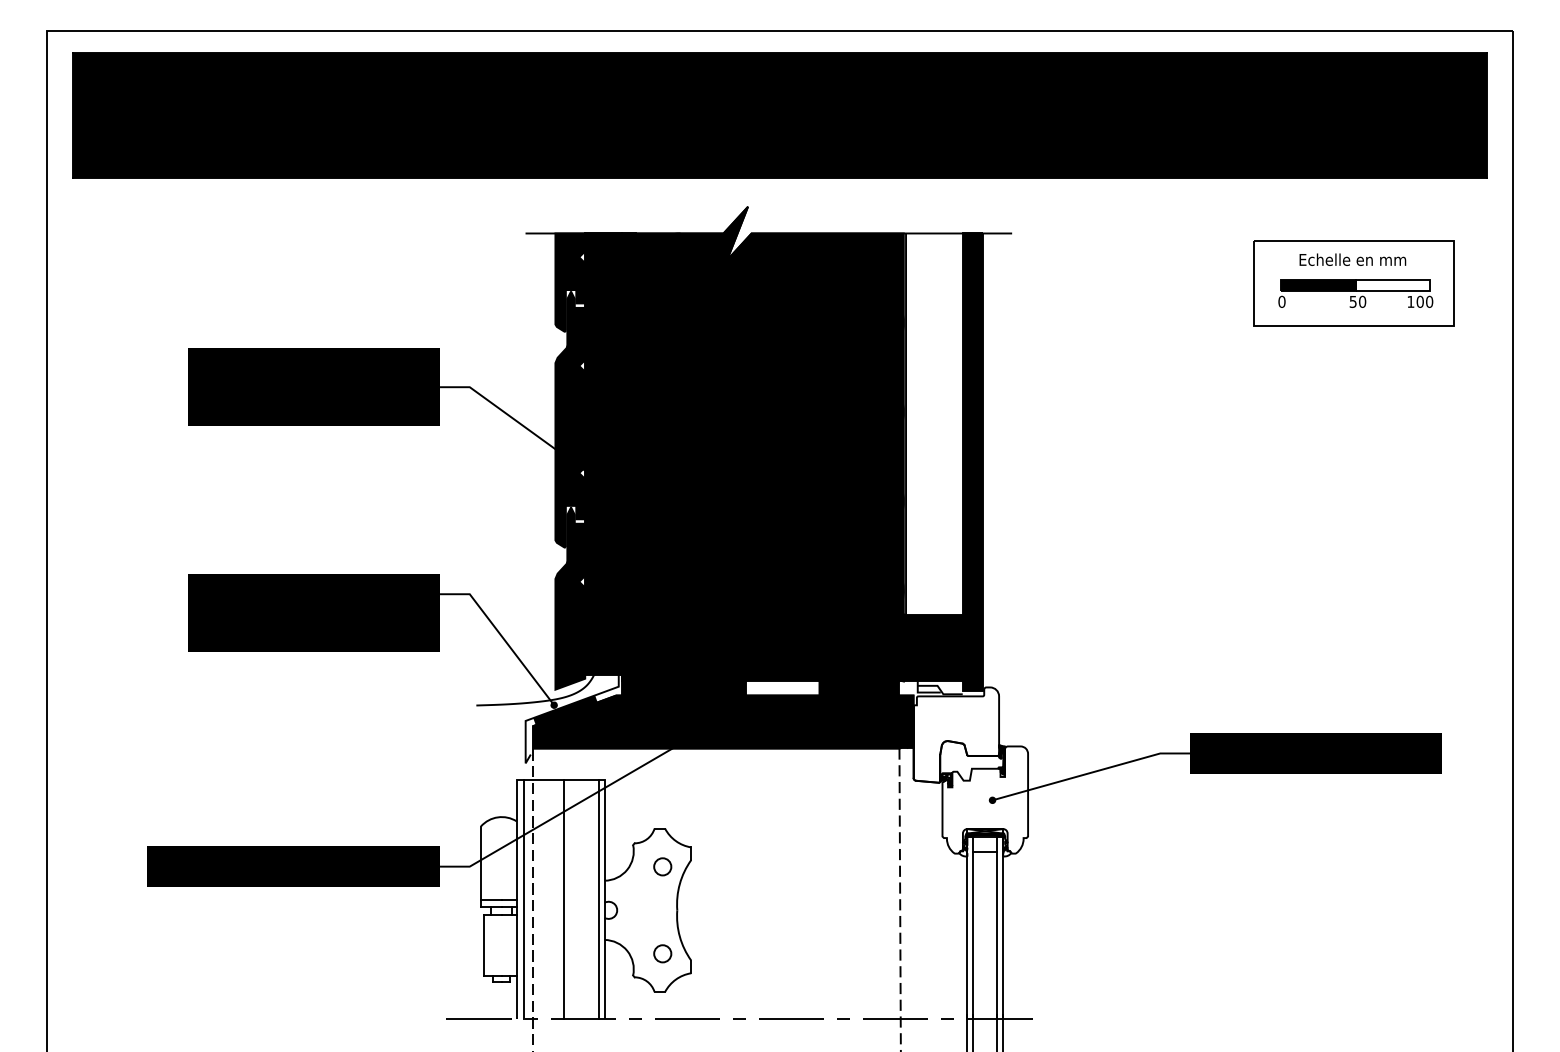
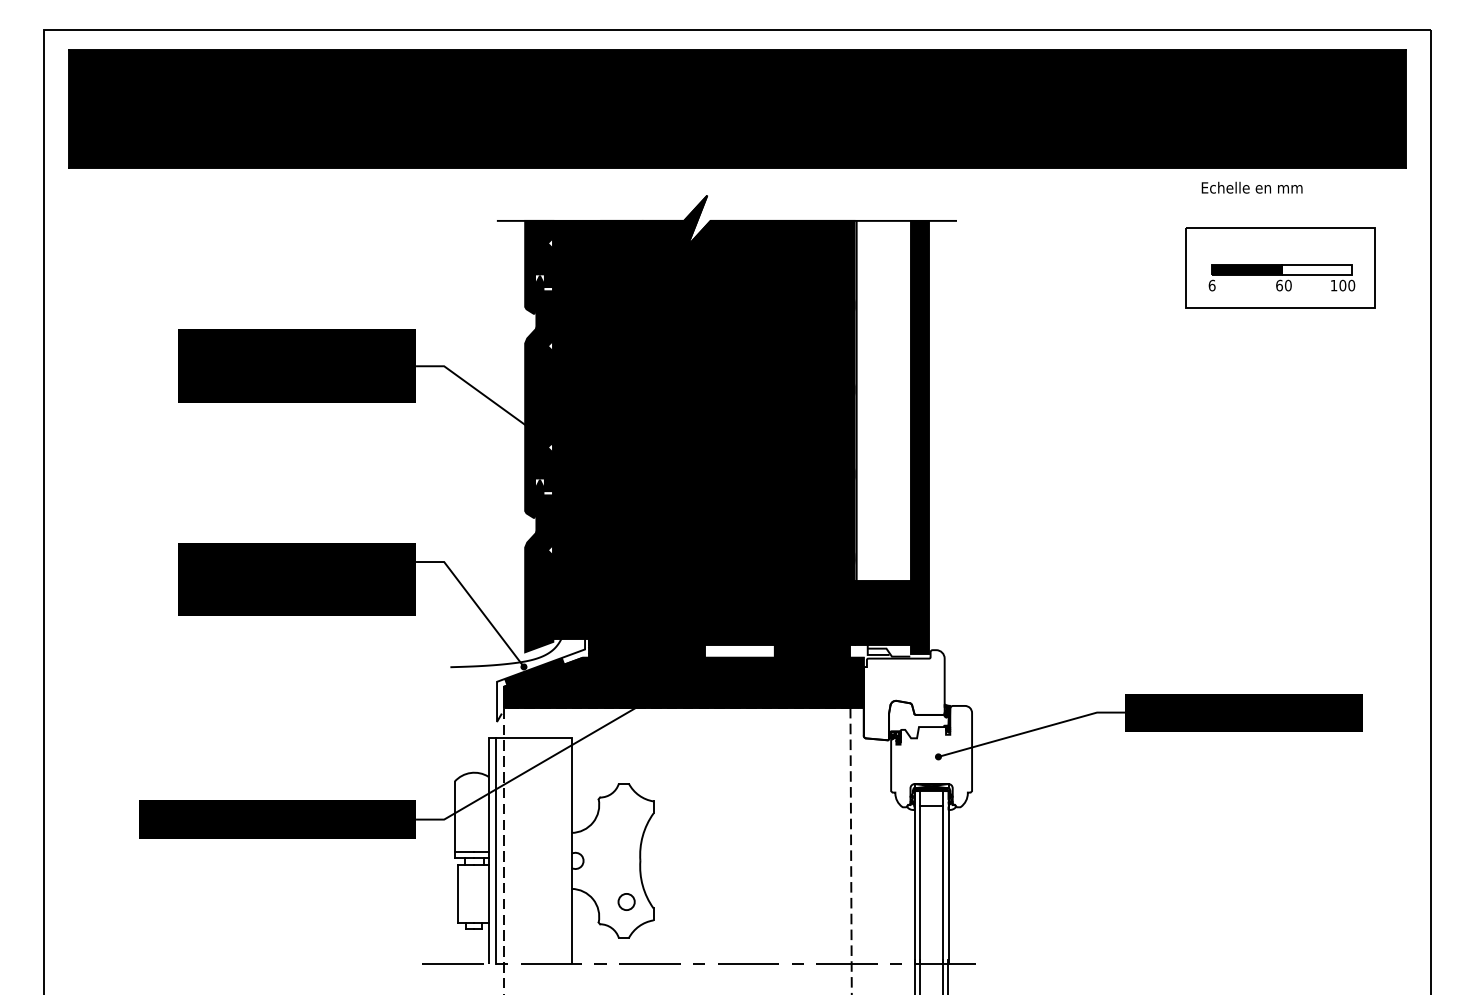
text: (1352, 259) -> (1251, 187), moved
text: (1282, 301) -> (1212, 285), 0 -> 6
text: (1353, 301) -> (1279, 285), 50 -> 60
circle: (662, 866) -> (626, 819), removed
line: (564, 899) -> (533, 850), removed
line: (599, 899) -> (566, 850), removed

